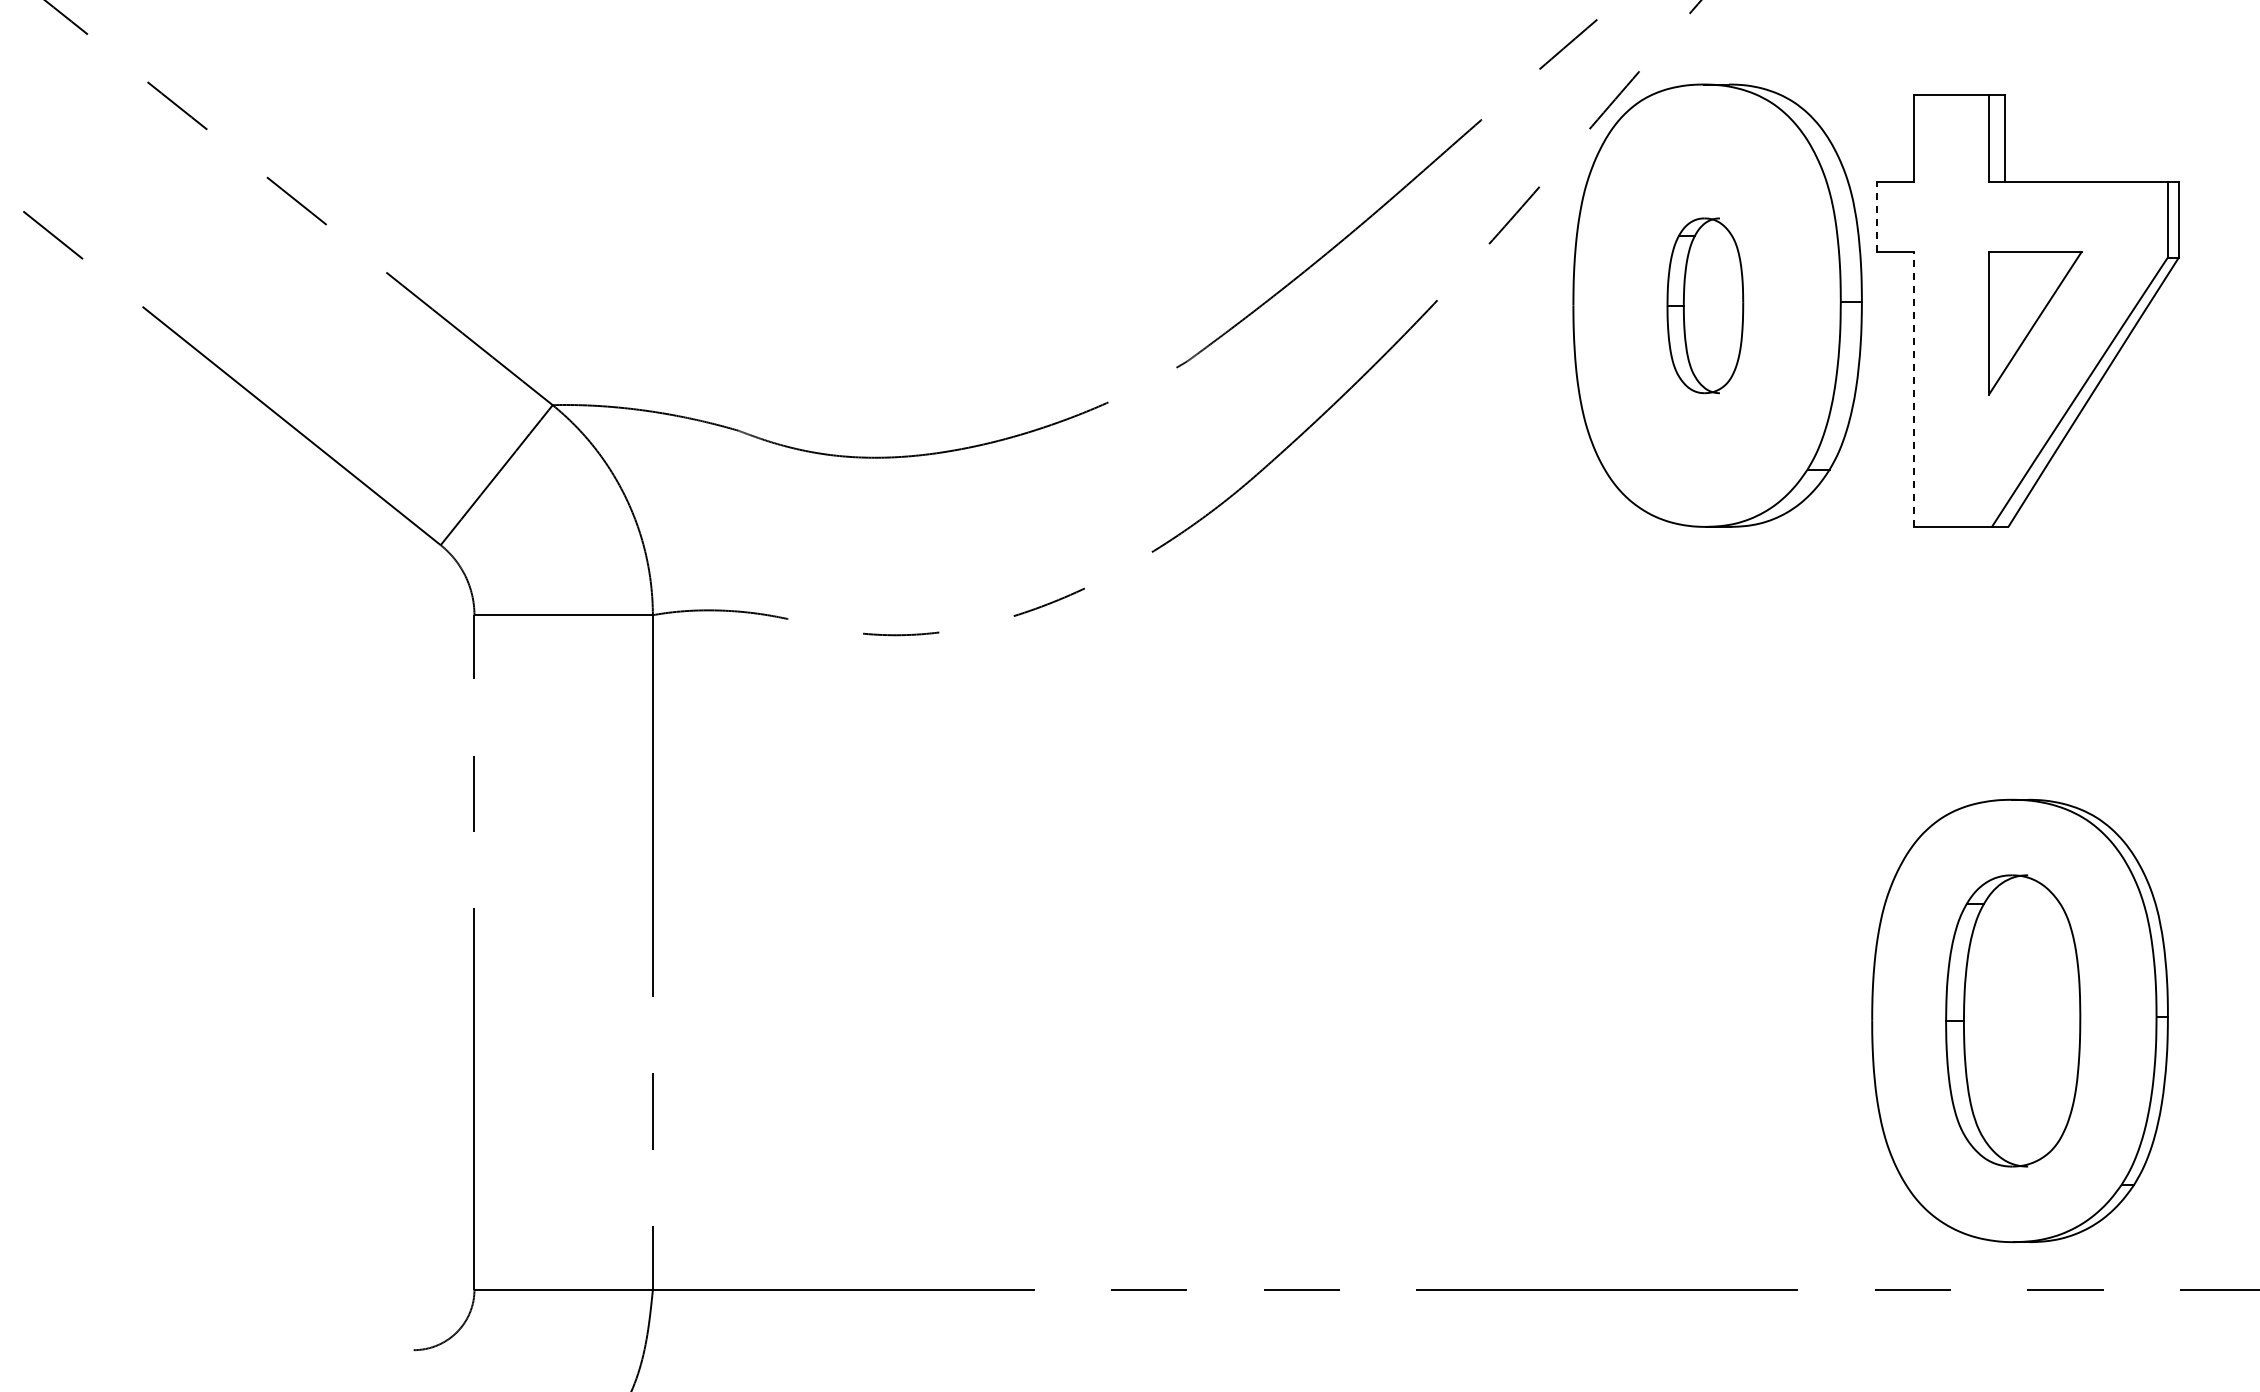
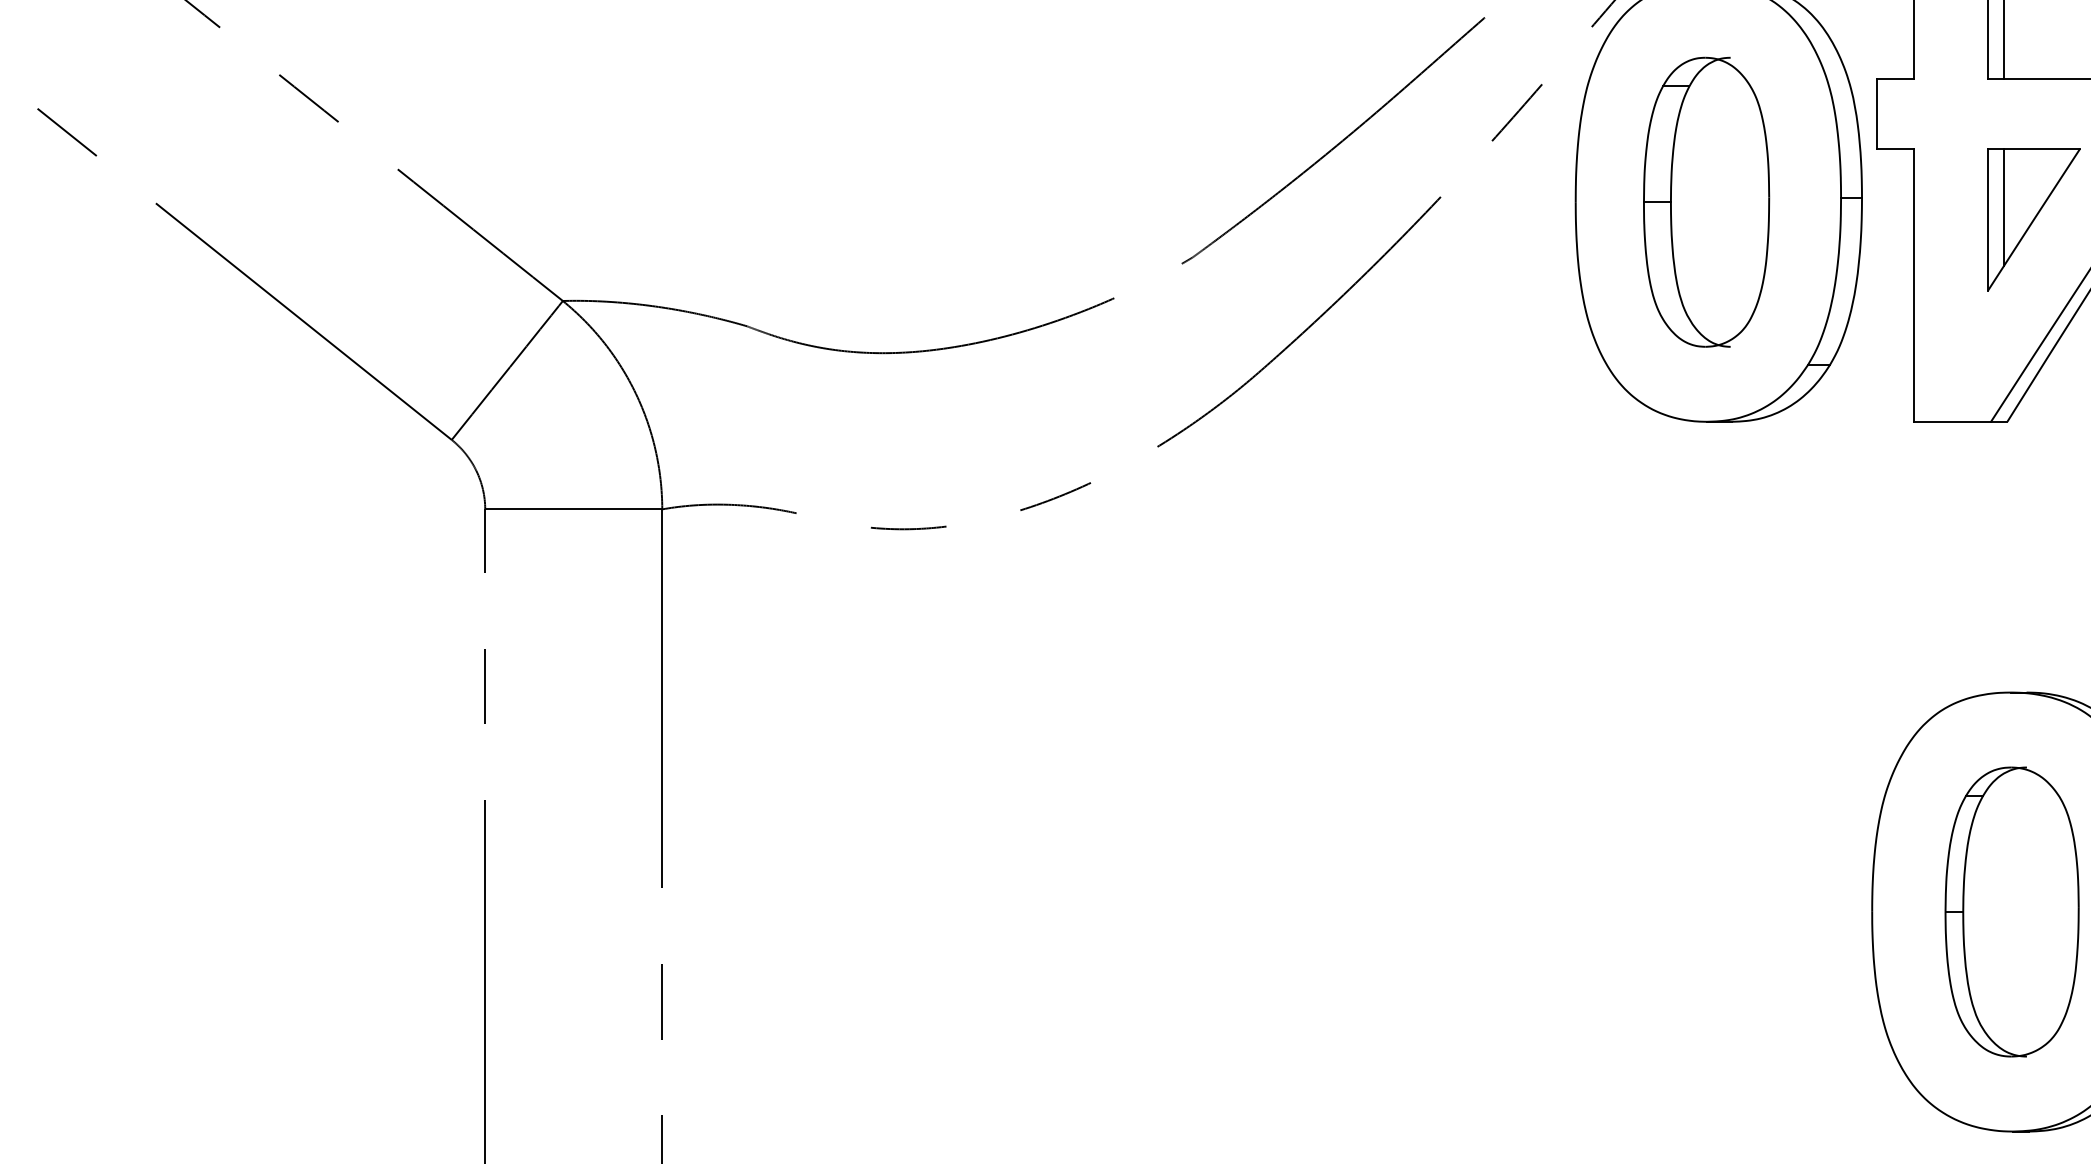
line: (1877, 216) -> (1877, 113), dashed -> solid
part: (1705, 305) -> (1706, 202), size x1.67
line: (2005, 310) -> (2004, 207), added
line: (1914, 389) -> (1914, 285), dashed -> solid

